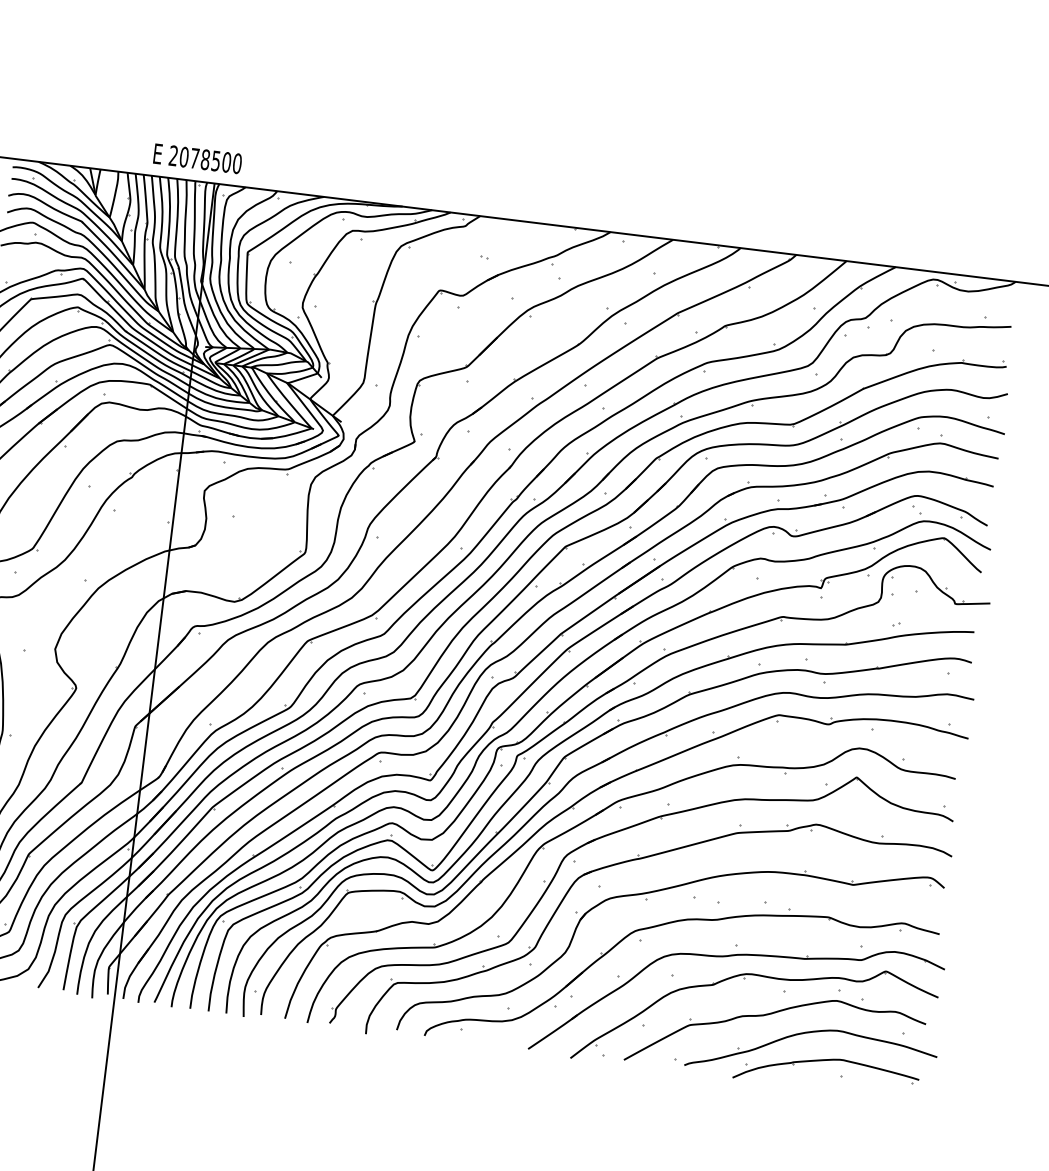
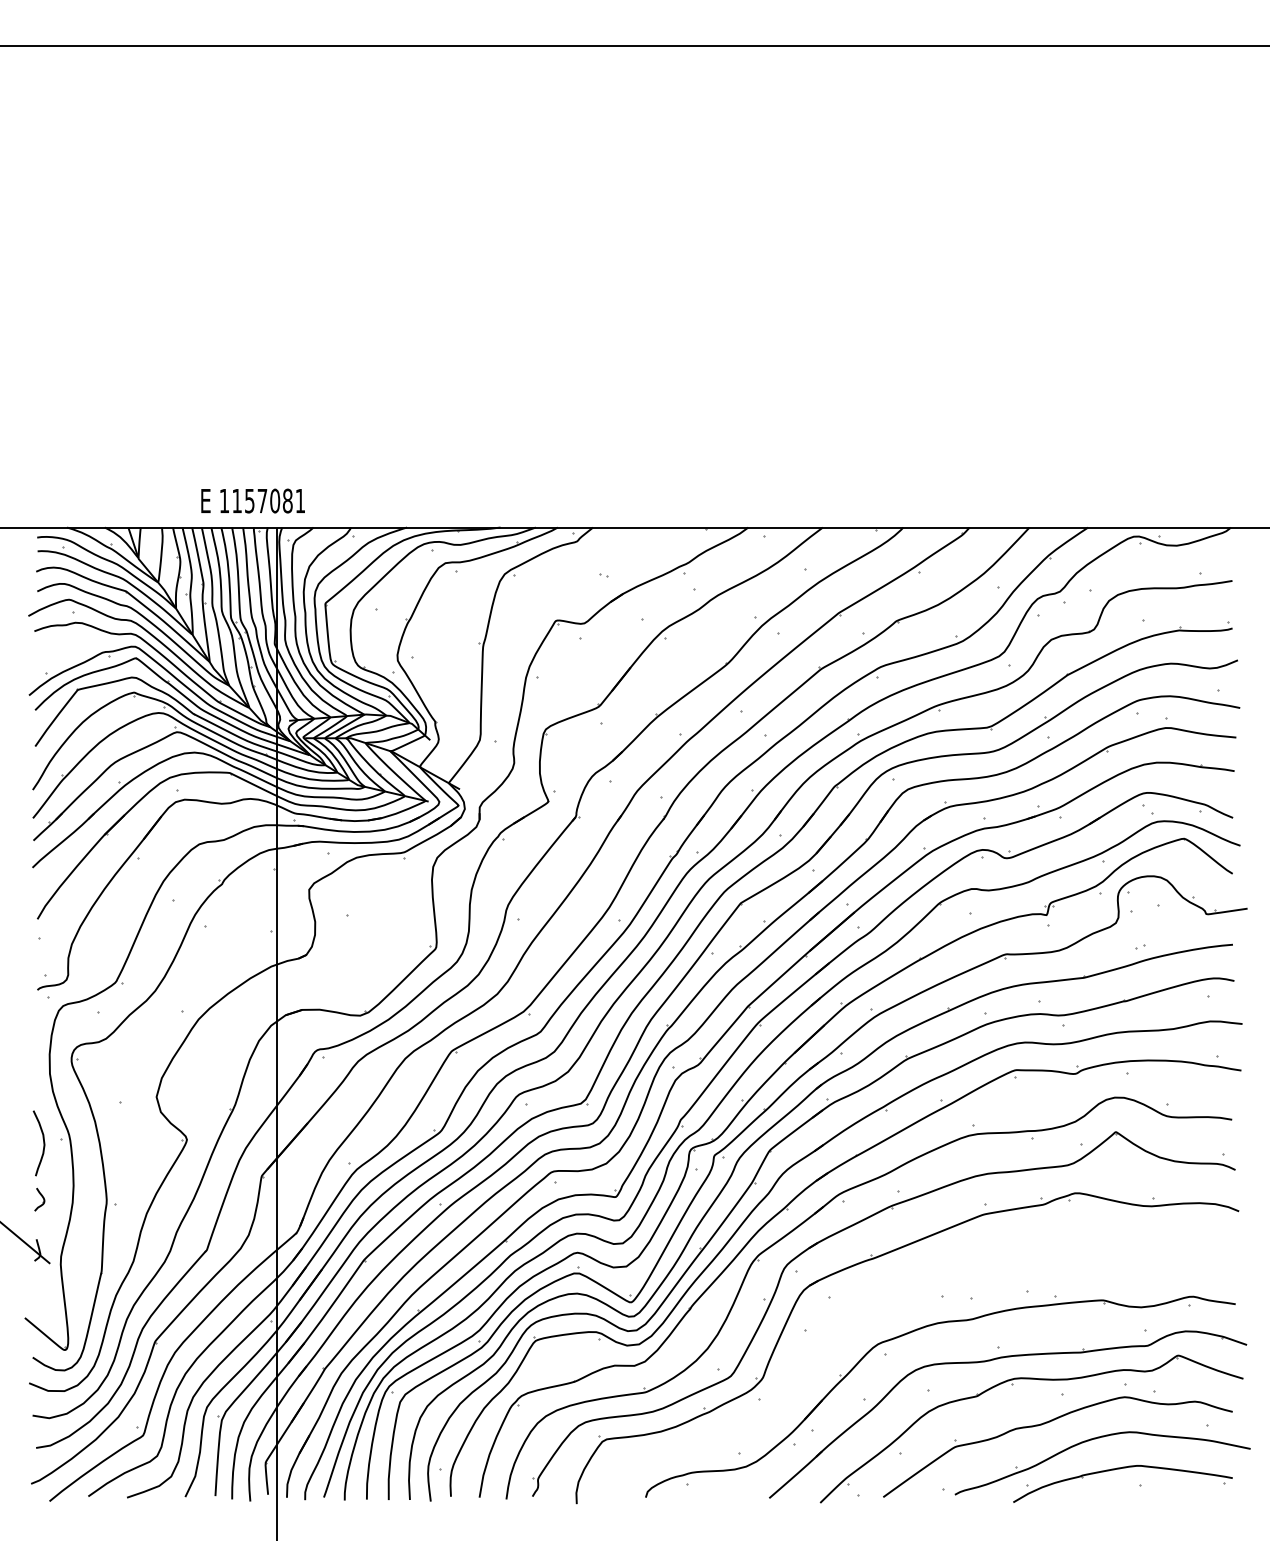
text: (205, 159) -> (262, 500), 2078500 -> 1157081
part: (647, 900) -> (887, 1306), removed

